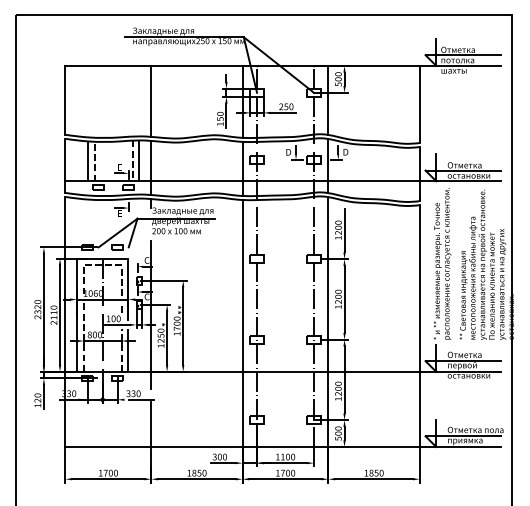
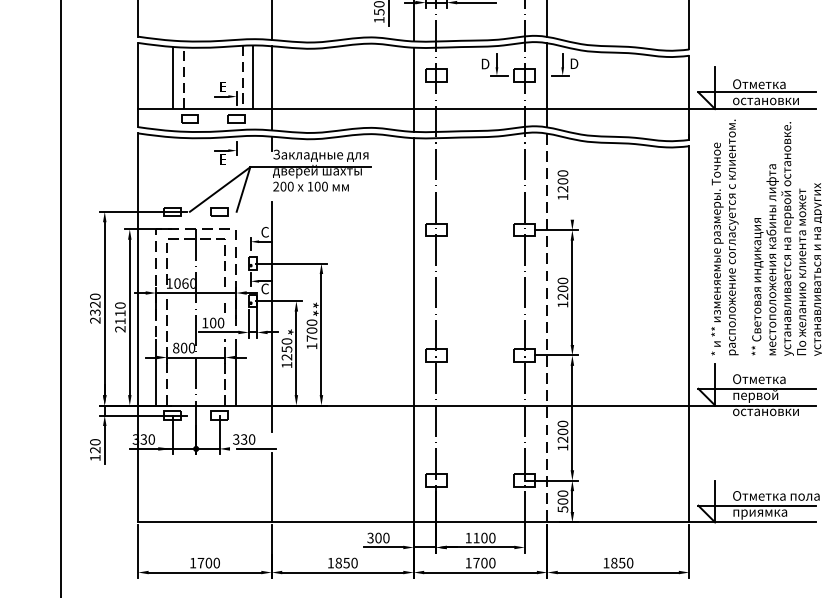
line: (344, 230) -> (572, 185), removed
line: (98, 258) -> (189, 229), solid -> dashed
line: (328, 322) -> (547, 328), solid -> dashed

